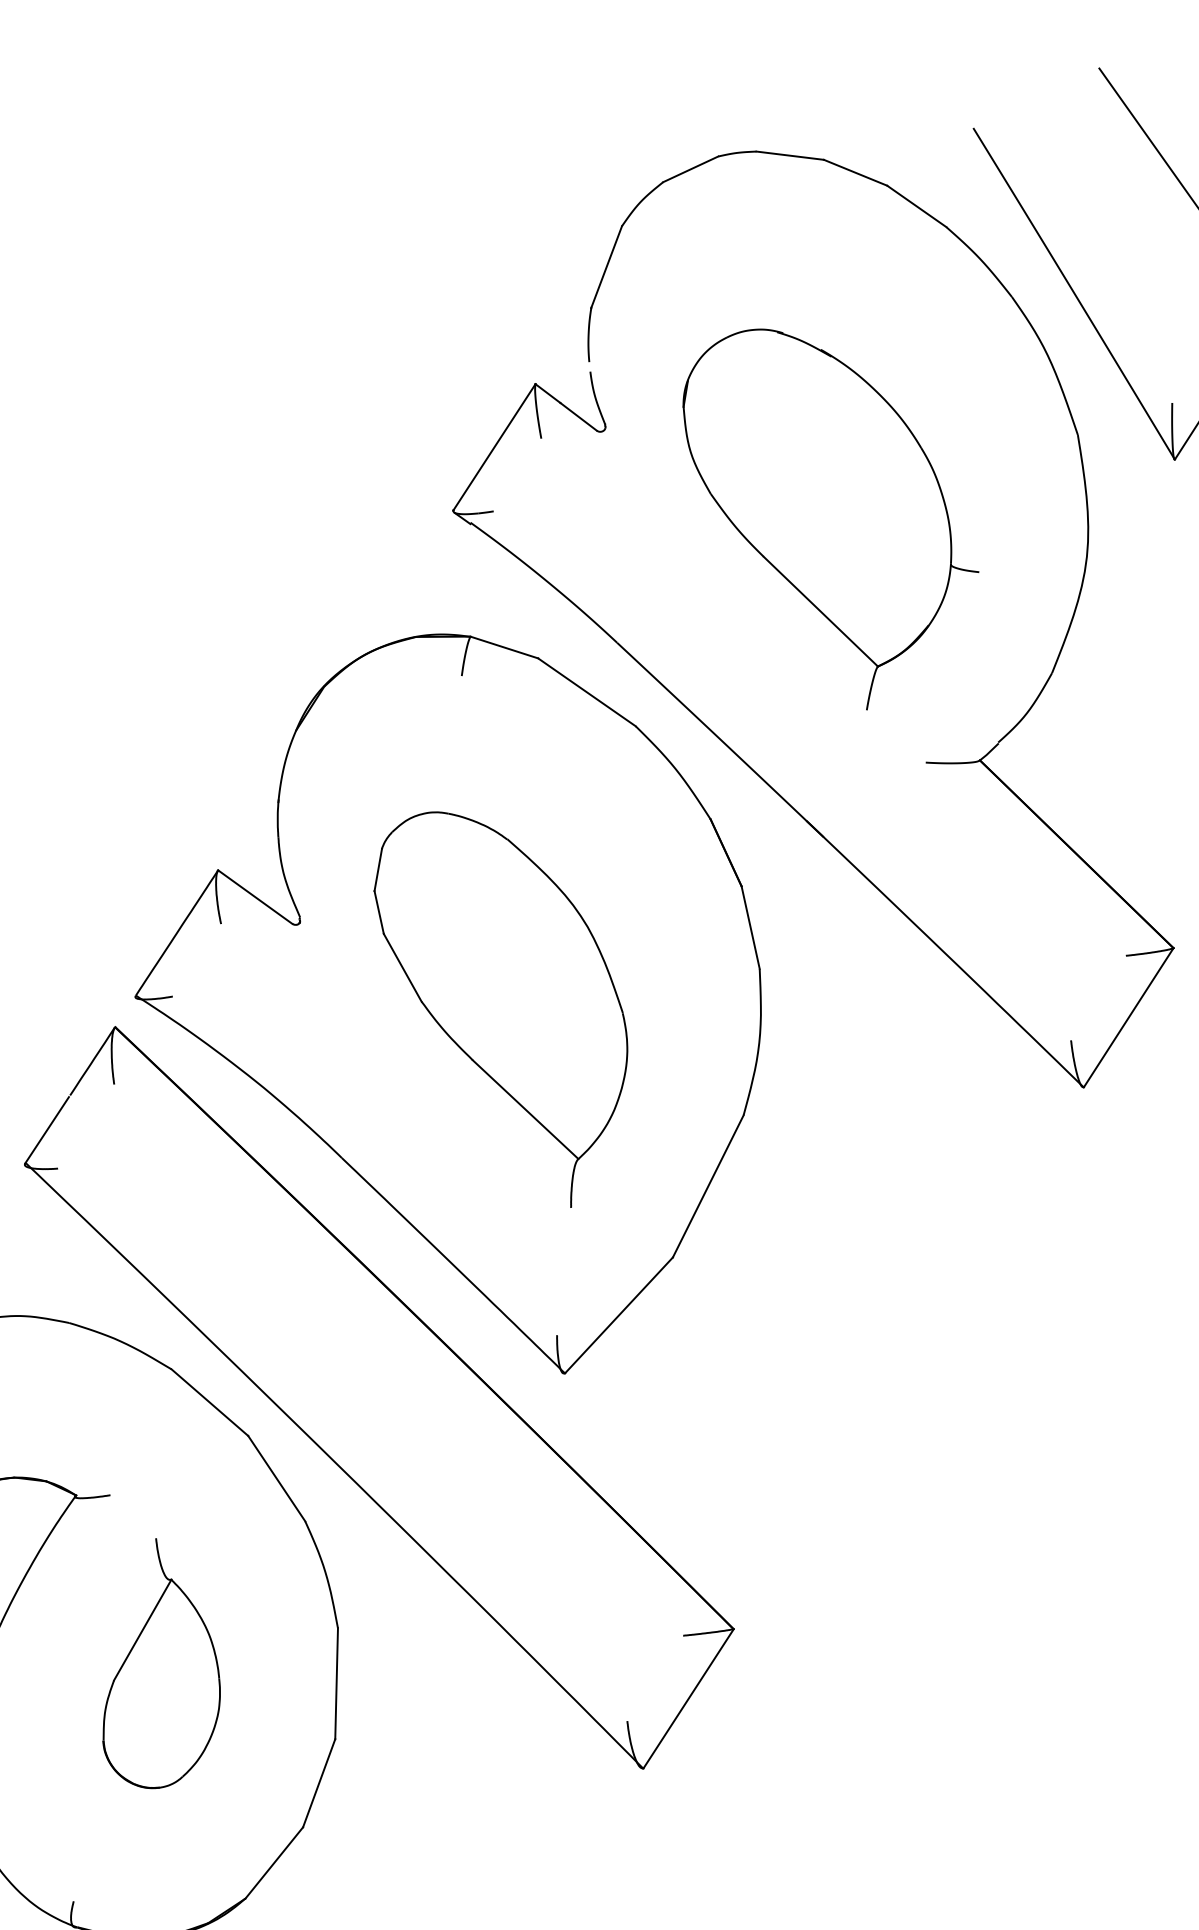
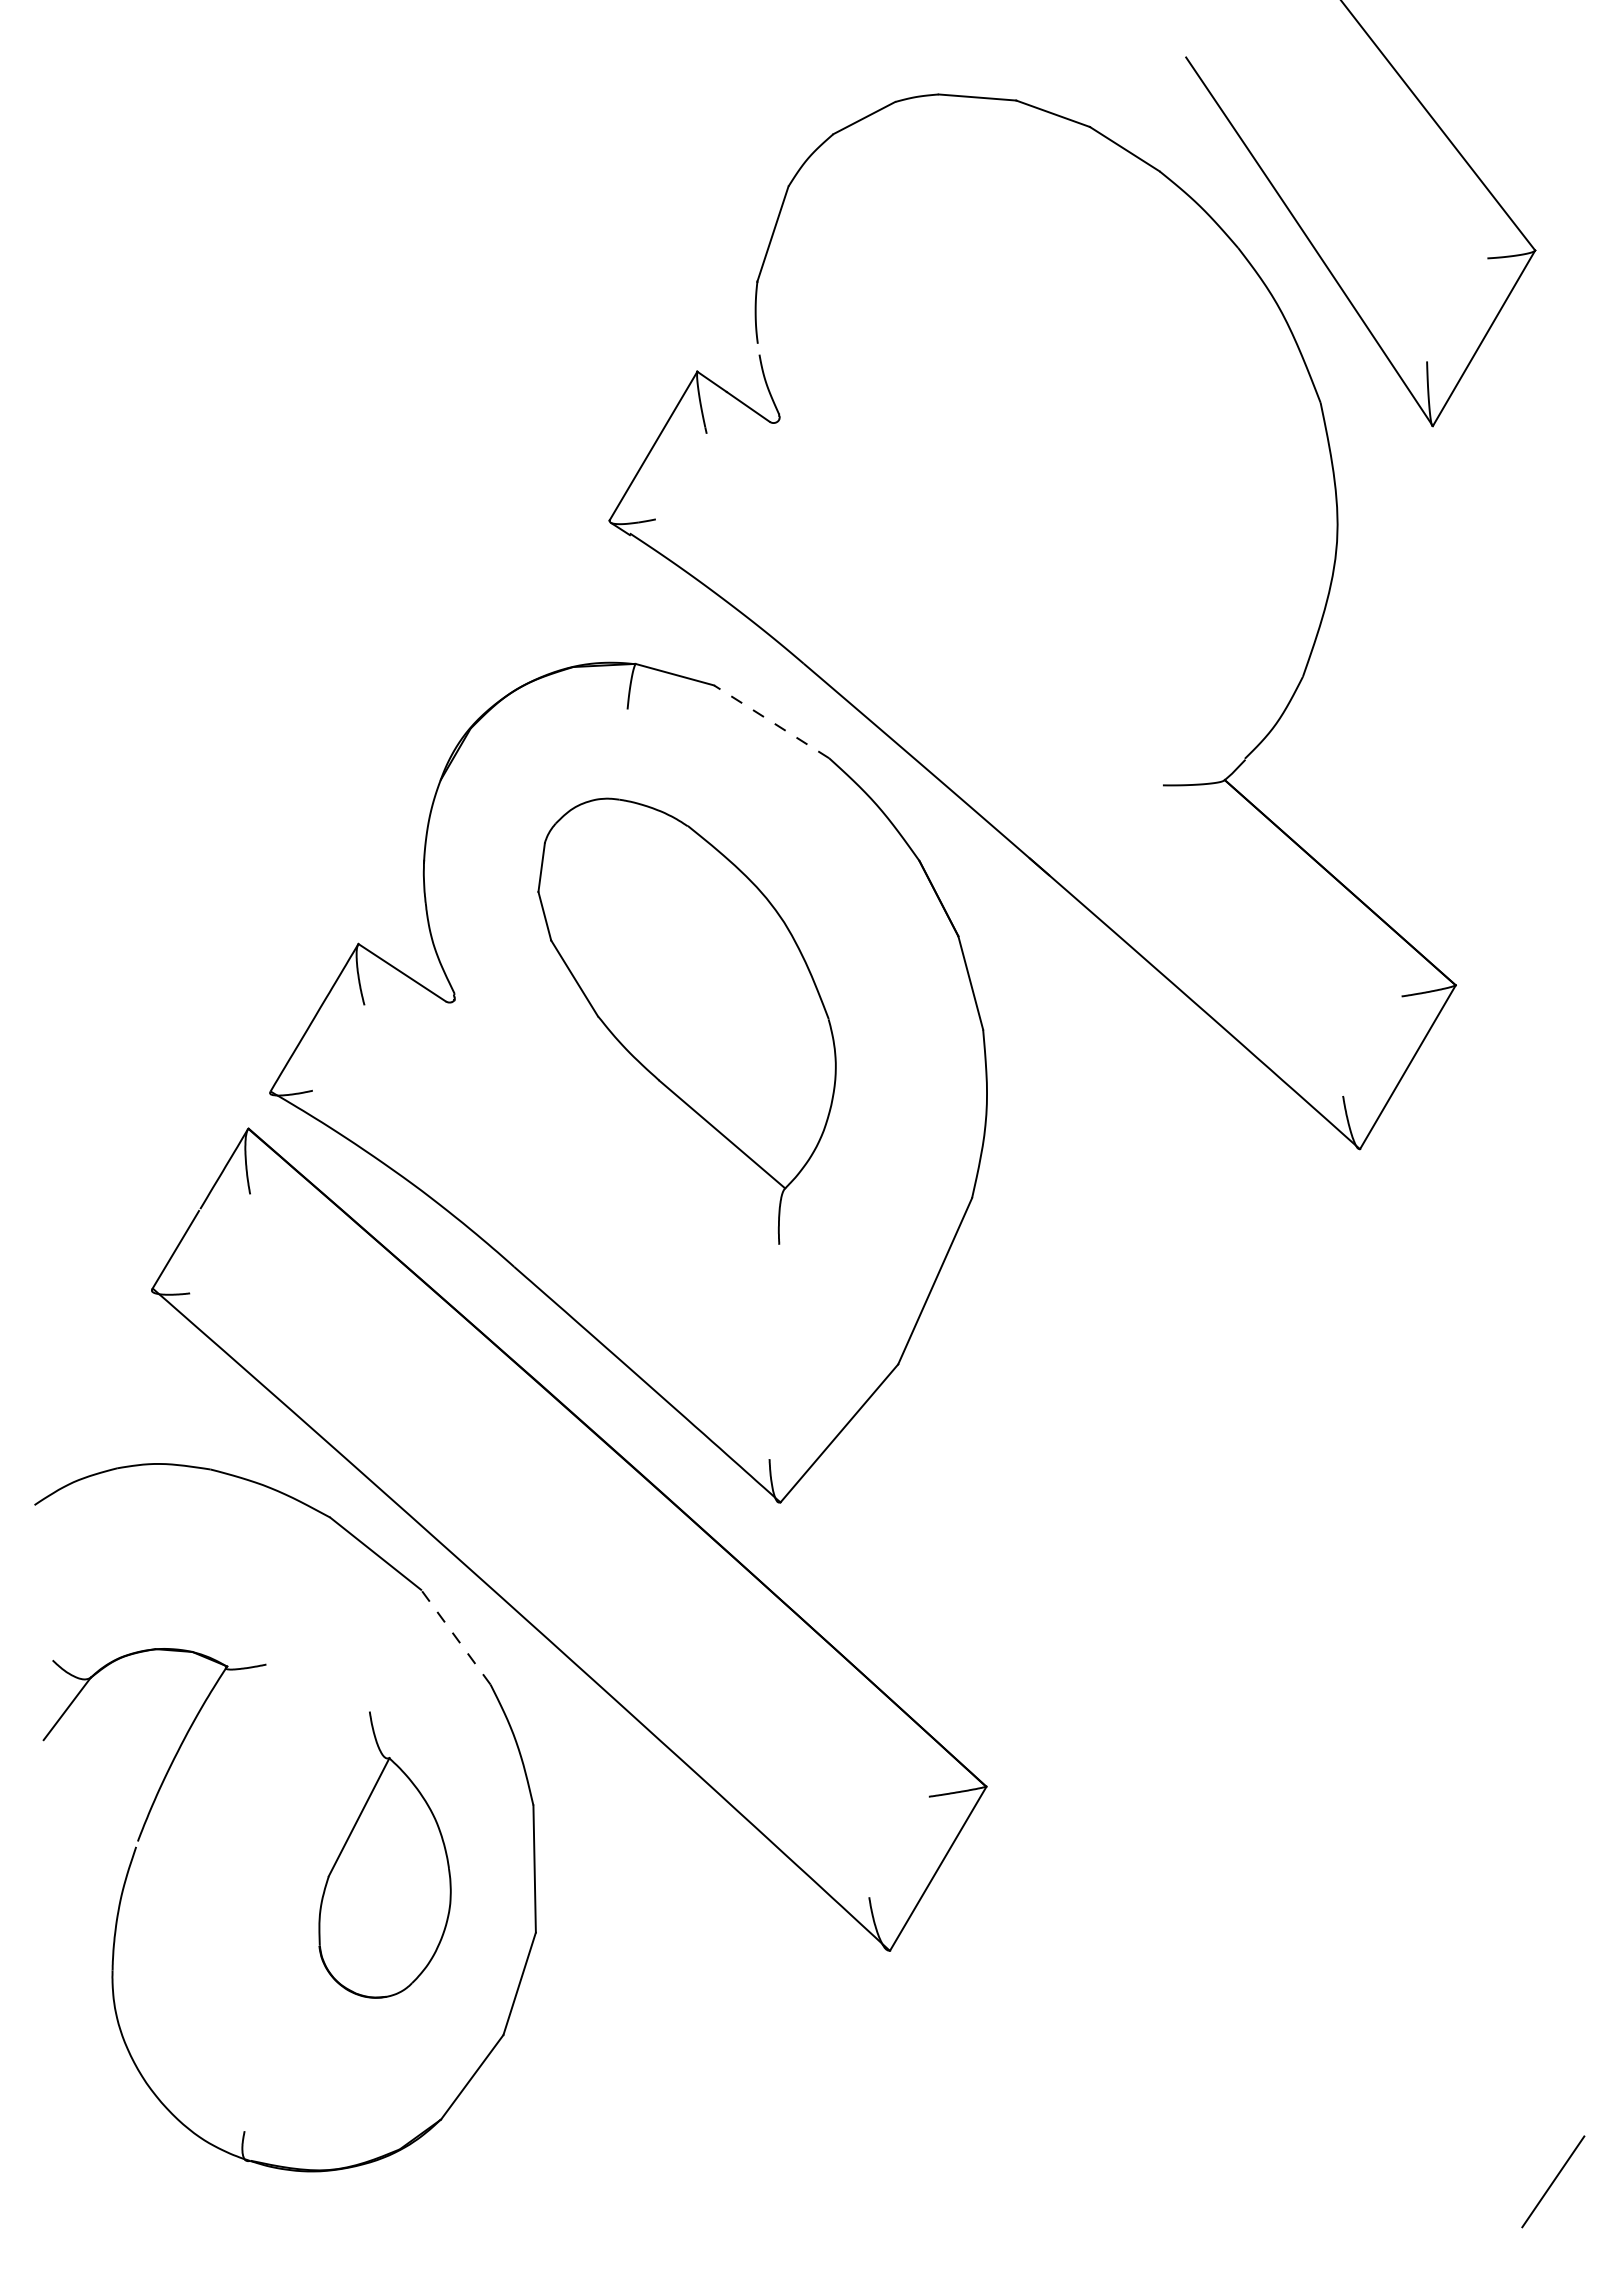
part: (829, 520) -> (1040, 512), removed
line: (586, 692) -> (771, 721), solid -> dashed
part: (498, 1008) -> (686, 1020), moved
line: (276, 1478) -> (455, 1637), solid -> dashed
part: (163, 1663) -> (384, 1854), moved

